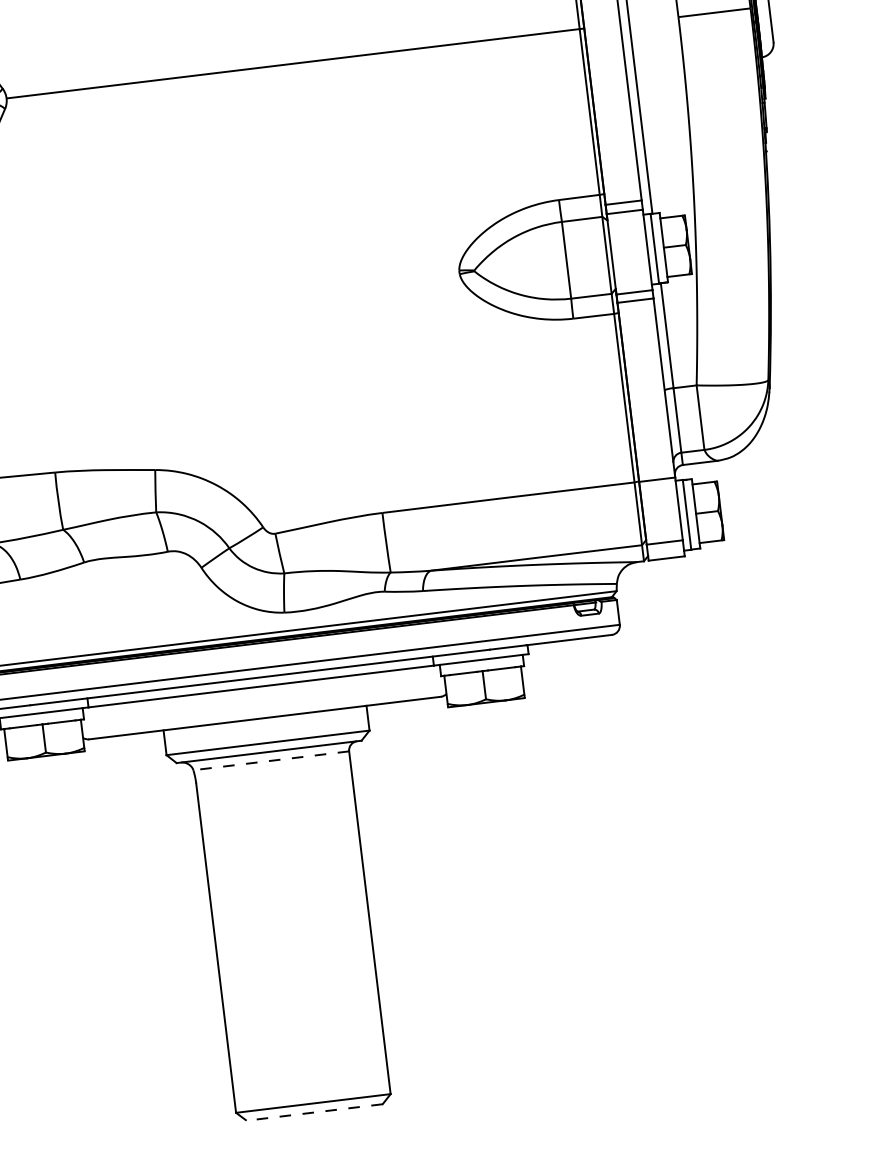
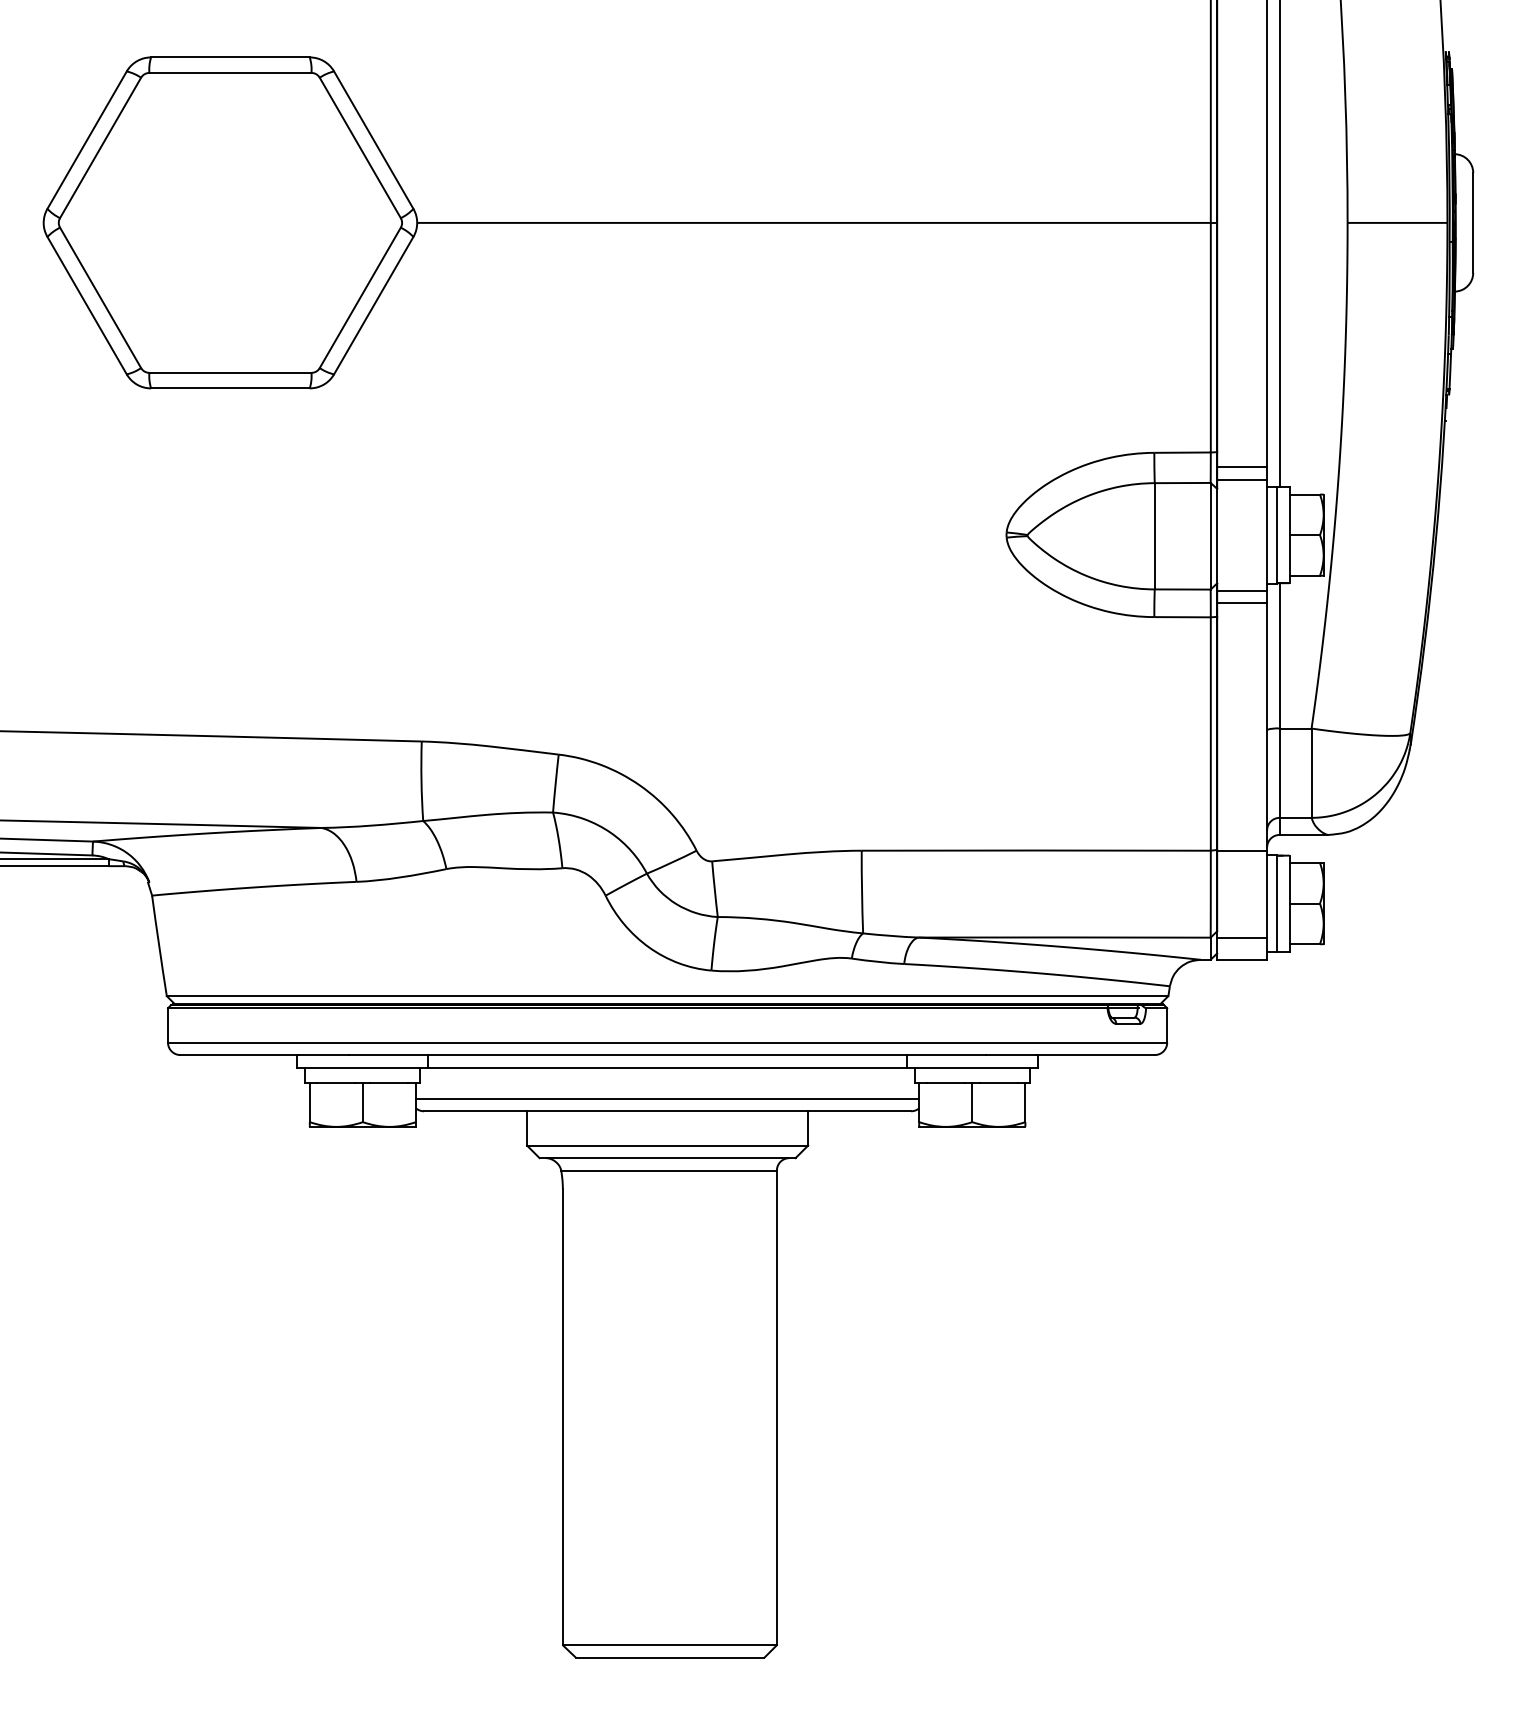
line: (263, 708) -> (667, 1098), added
line: (271, 760) -> (669, 1170), dashed -> solid
line: (314, 1112) -> (669, 1657), dashed -> solid

